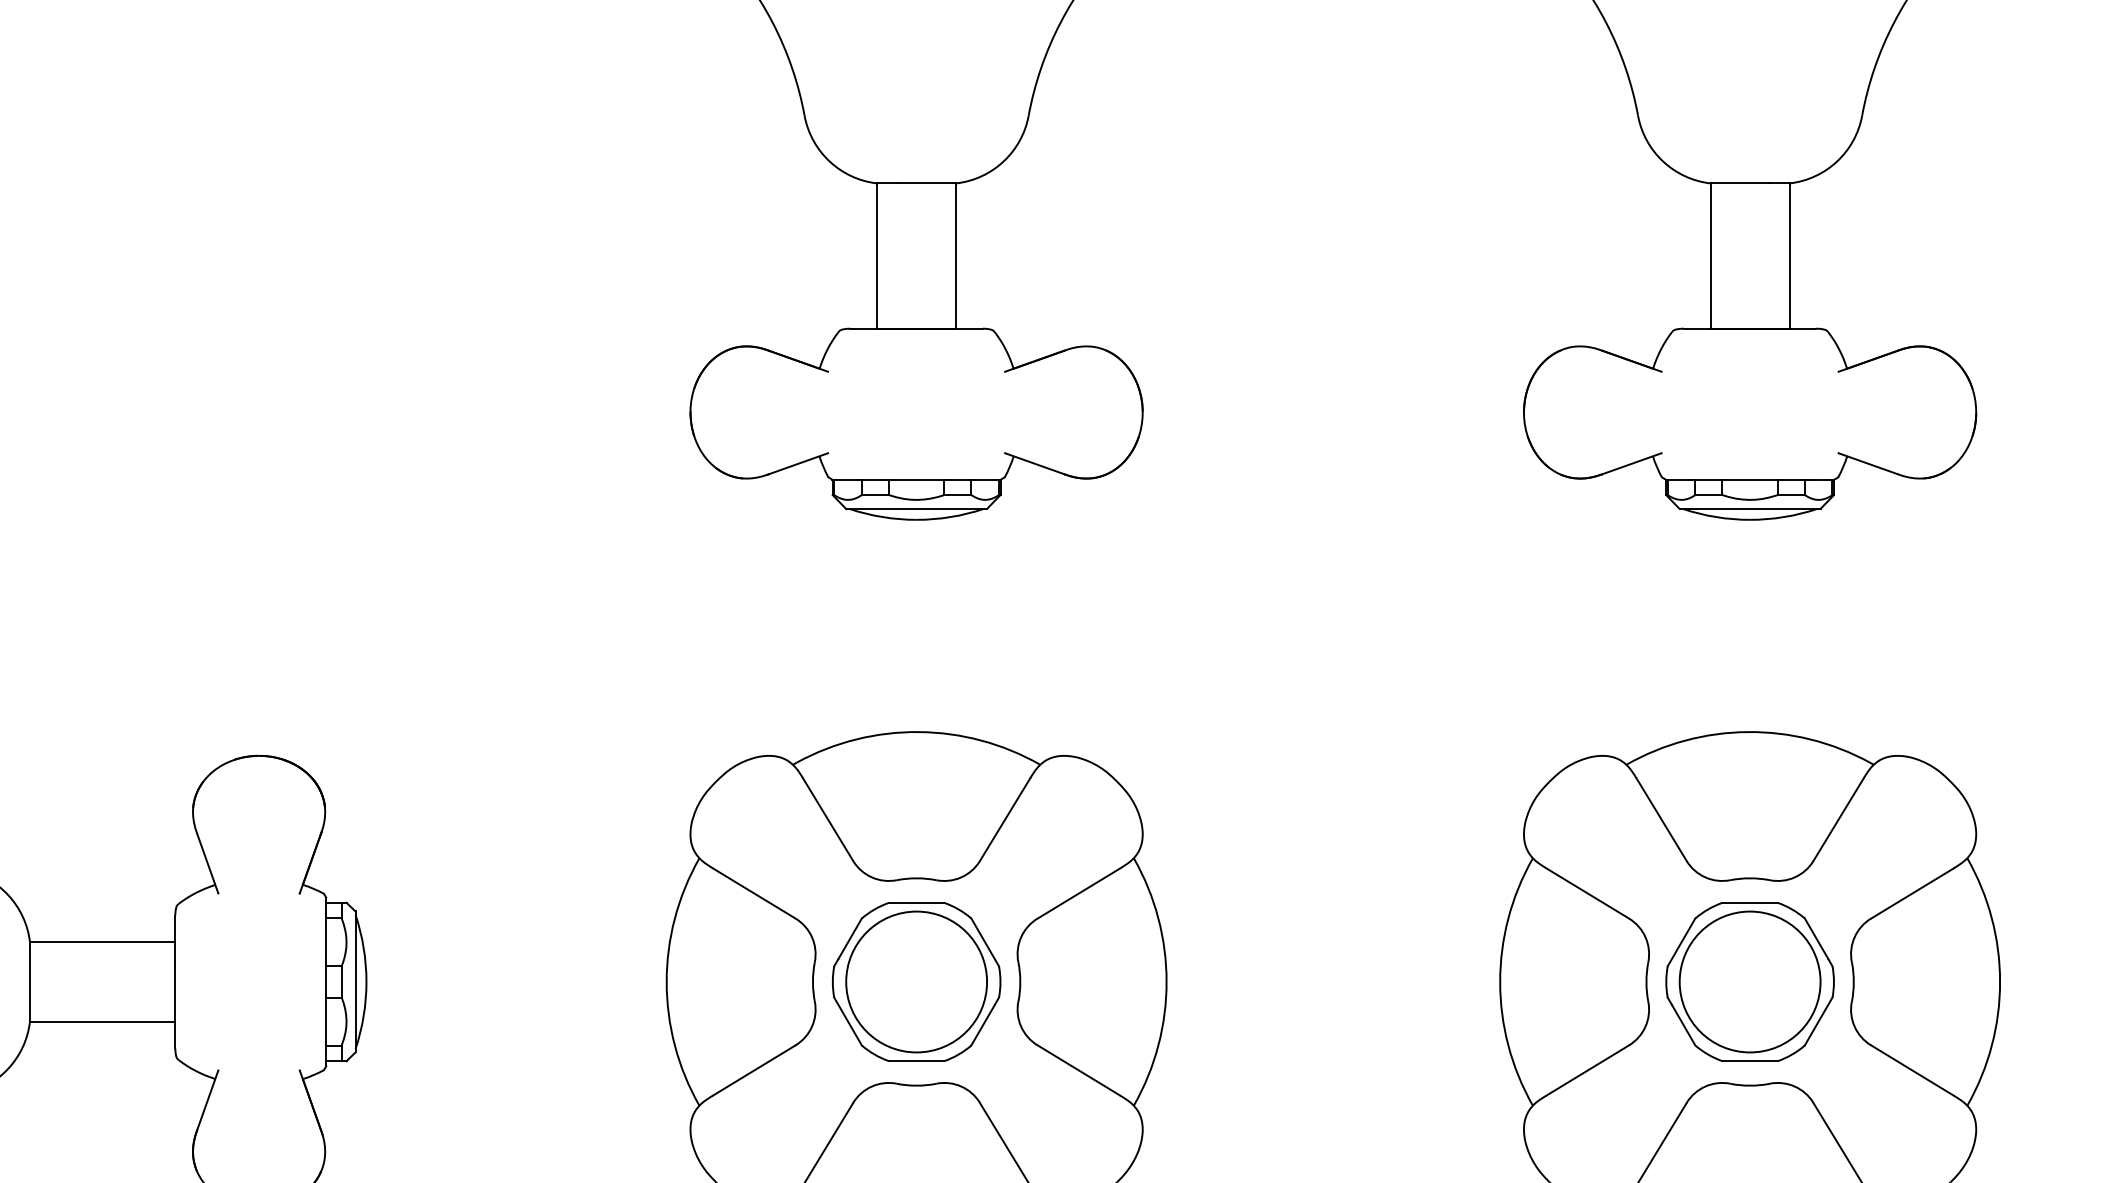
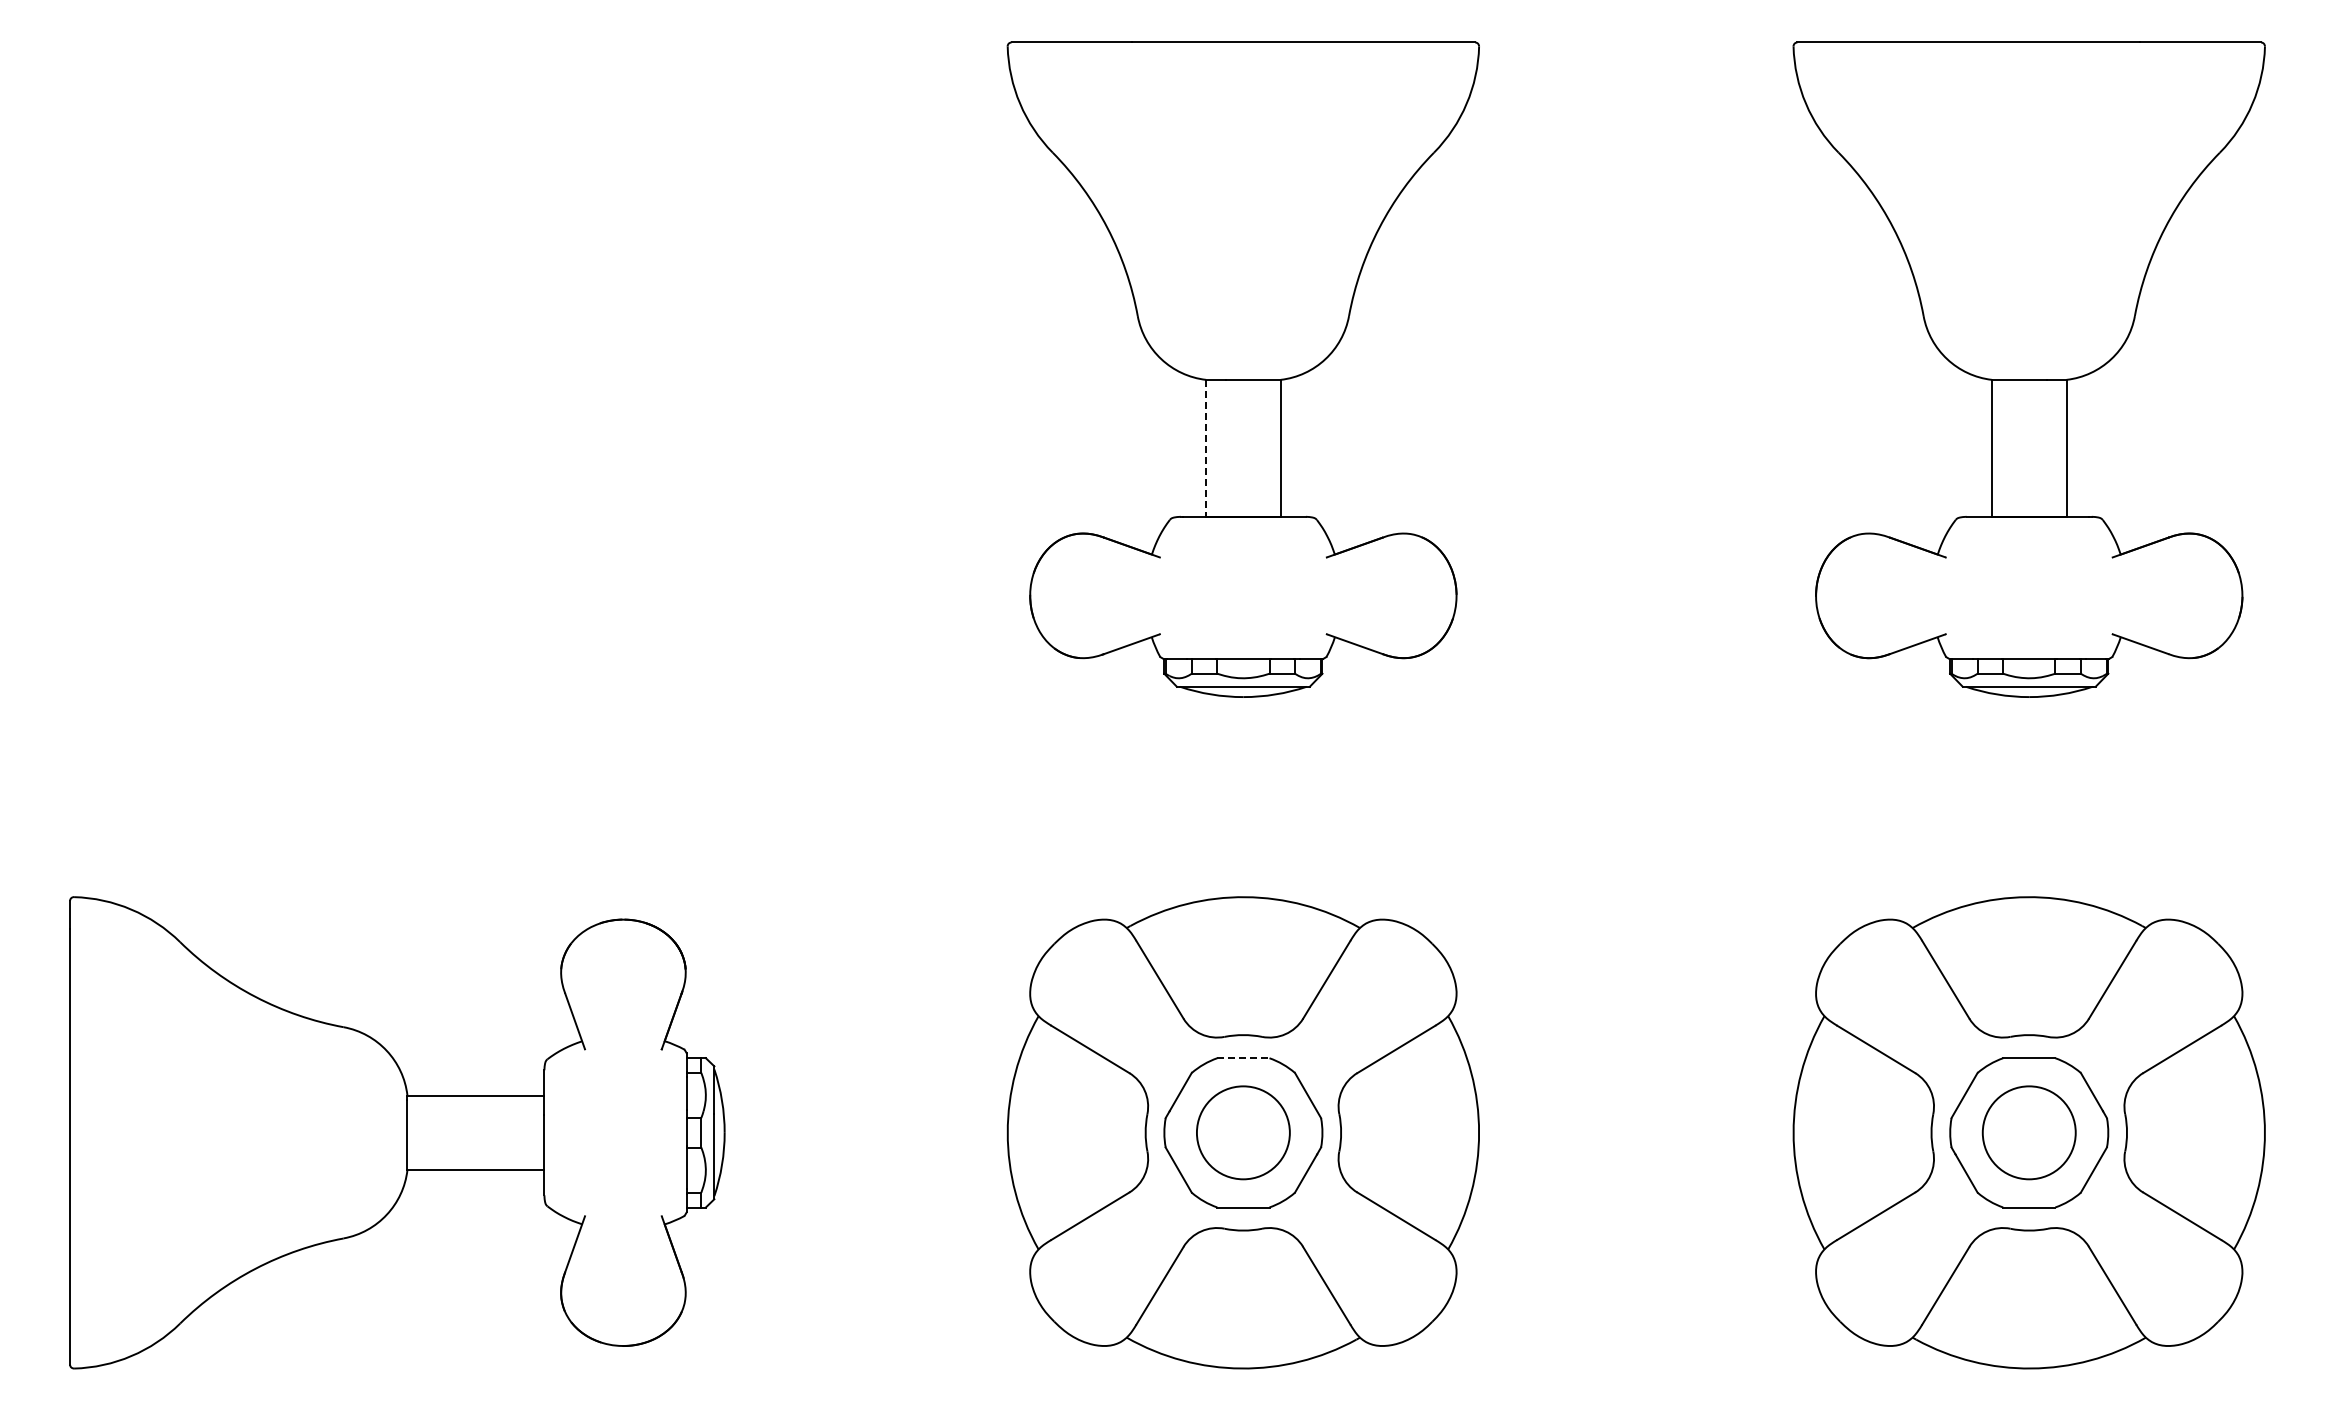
line: (877, 256) -> (1206, 448), solid -> dashed
line: (916, 903) -> (1243, 1058), solid -> dashed
circle: (916, 981) -> (1243, 1132), size x0.7
circle: (1749, 981) -> (2028, 1132), size x0.7

